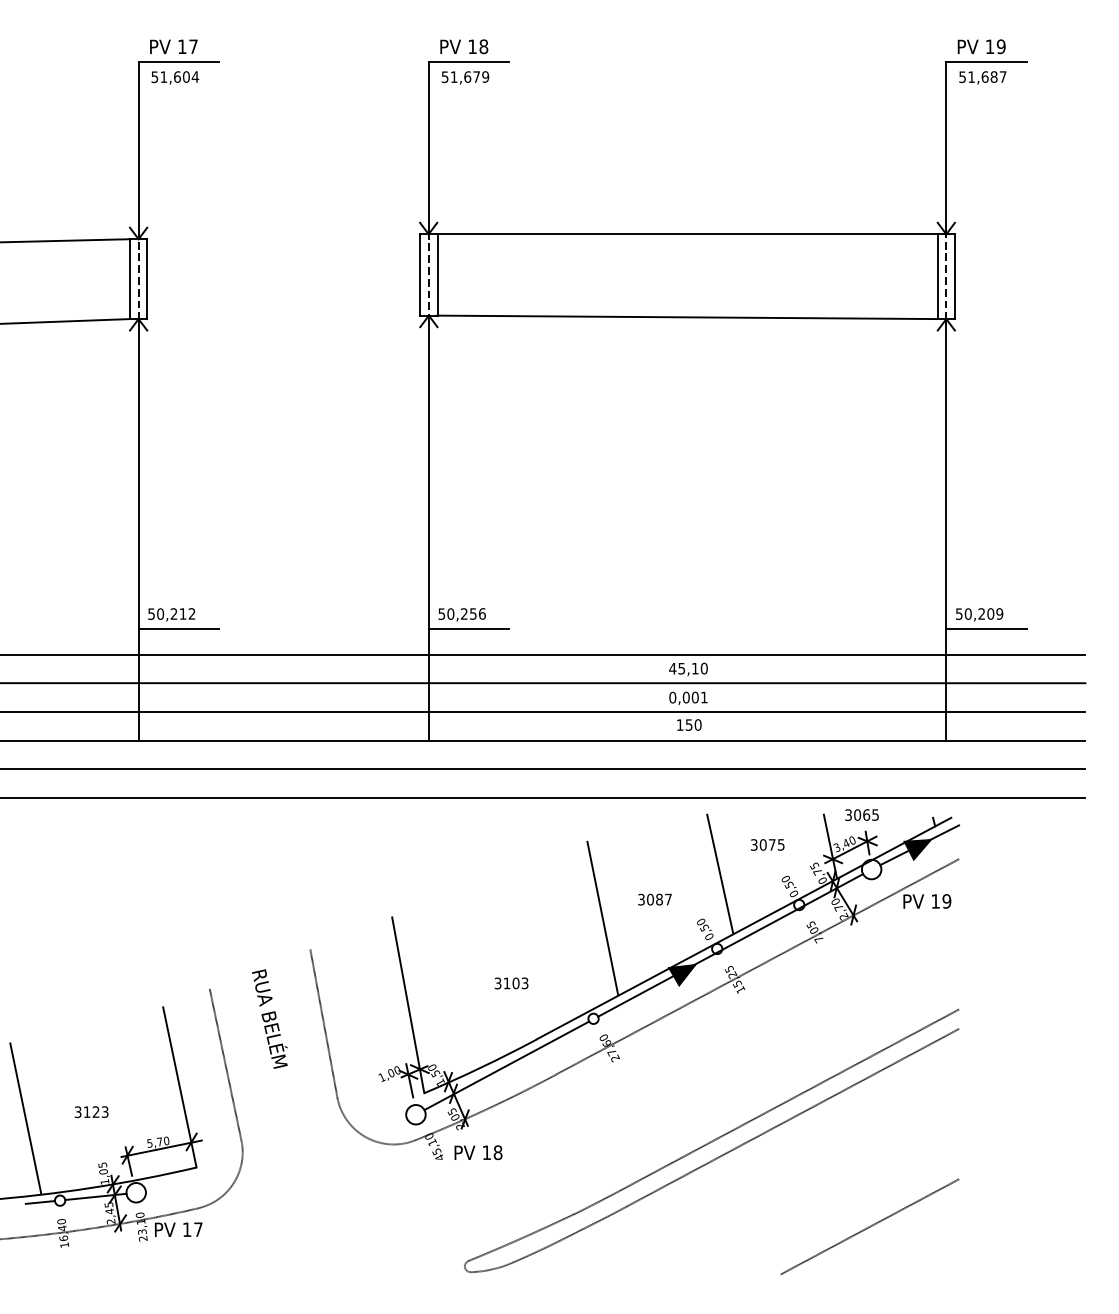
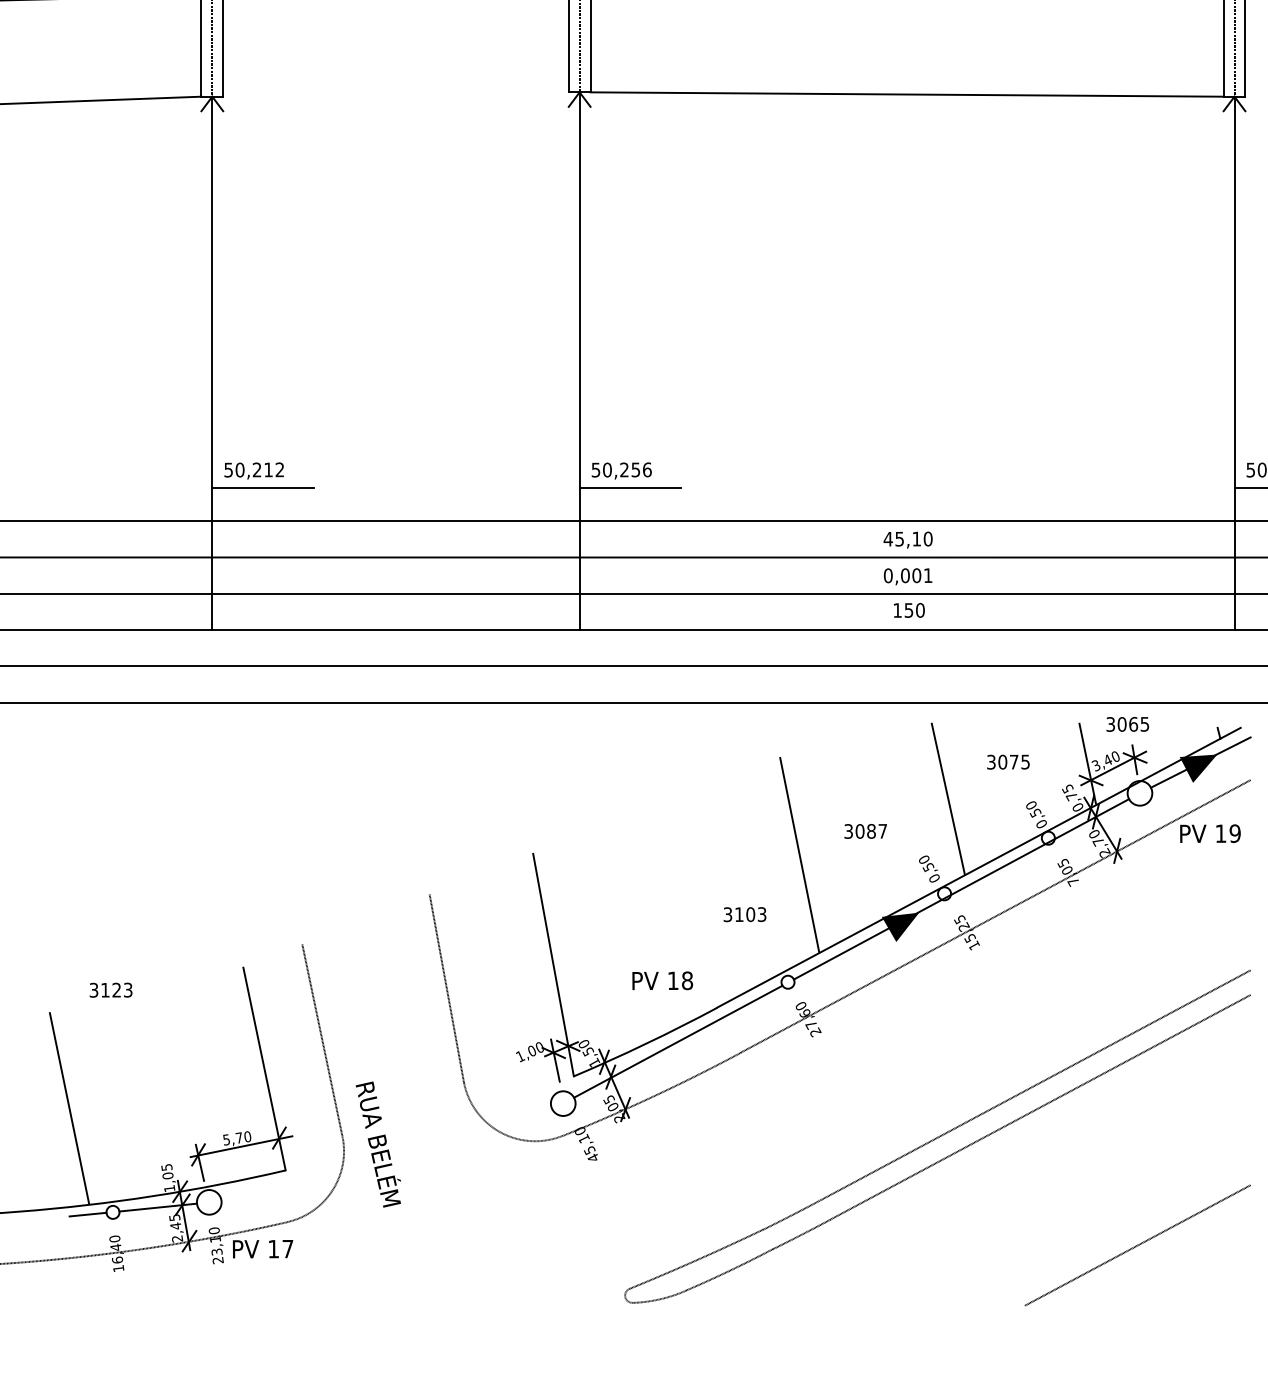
text: (511, 983) -> (744, 914), moved
text: (269, 1018) -> (377, 1143), moved
text: (91, 1112) -> (110, 990), moved
text: (478, 1152) -> (662, 980), moved

